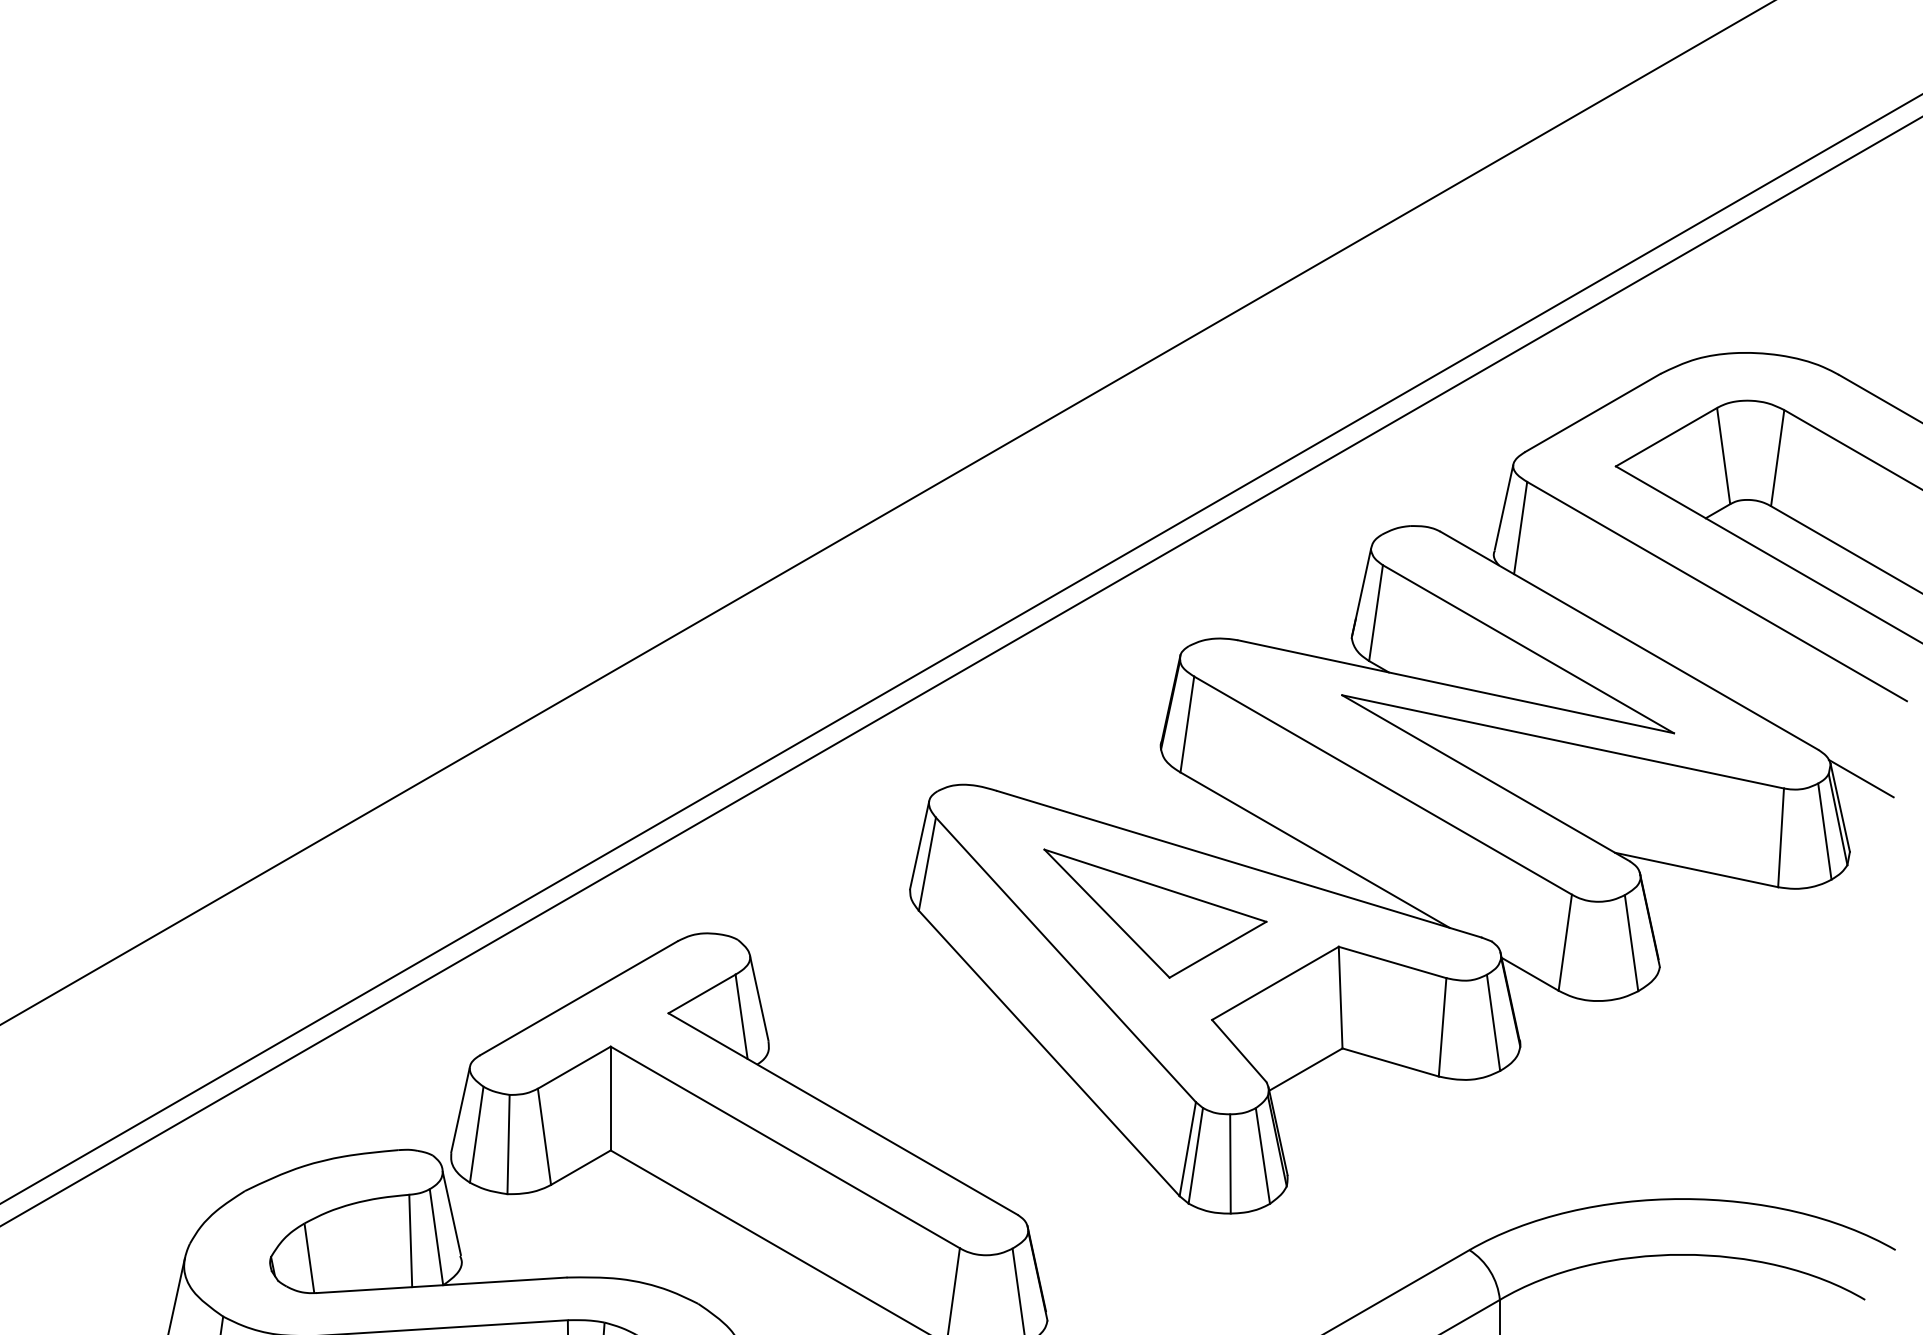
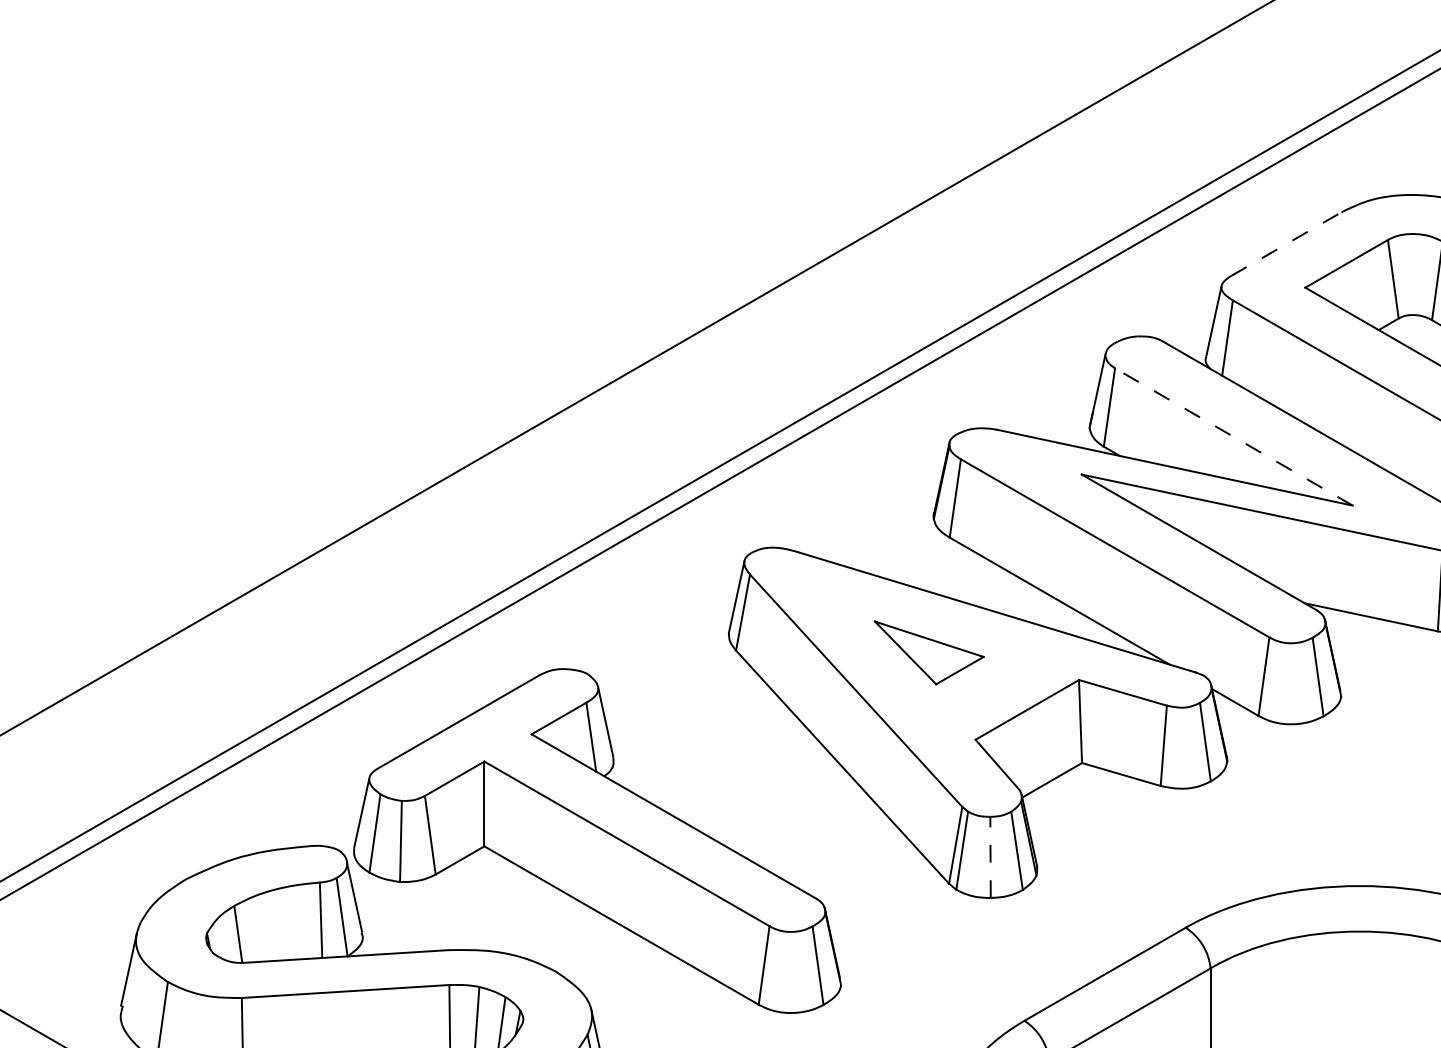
line: (1592, 413) -> (1286, 244), solid -> dashed
line: (1528, 649) -> (1233, 437), solid -> dashed
part: (1155, 913) -> (929, 652), size x0.6
line: (1230, 1163) -> (990, 857), solid -> dashed

